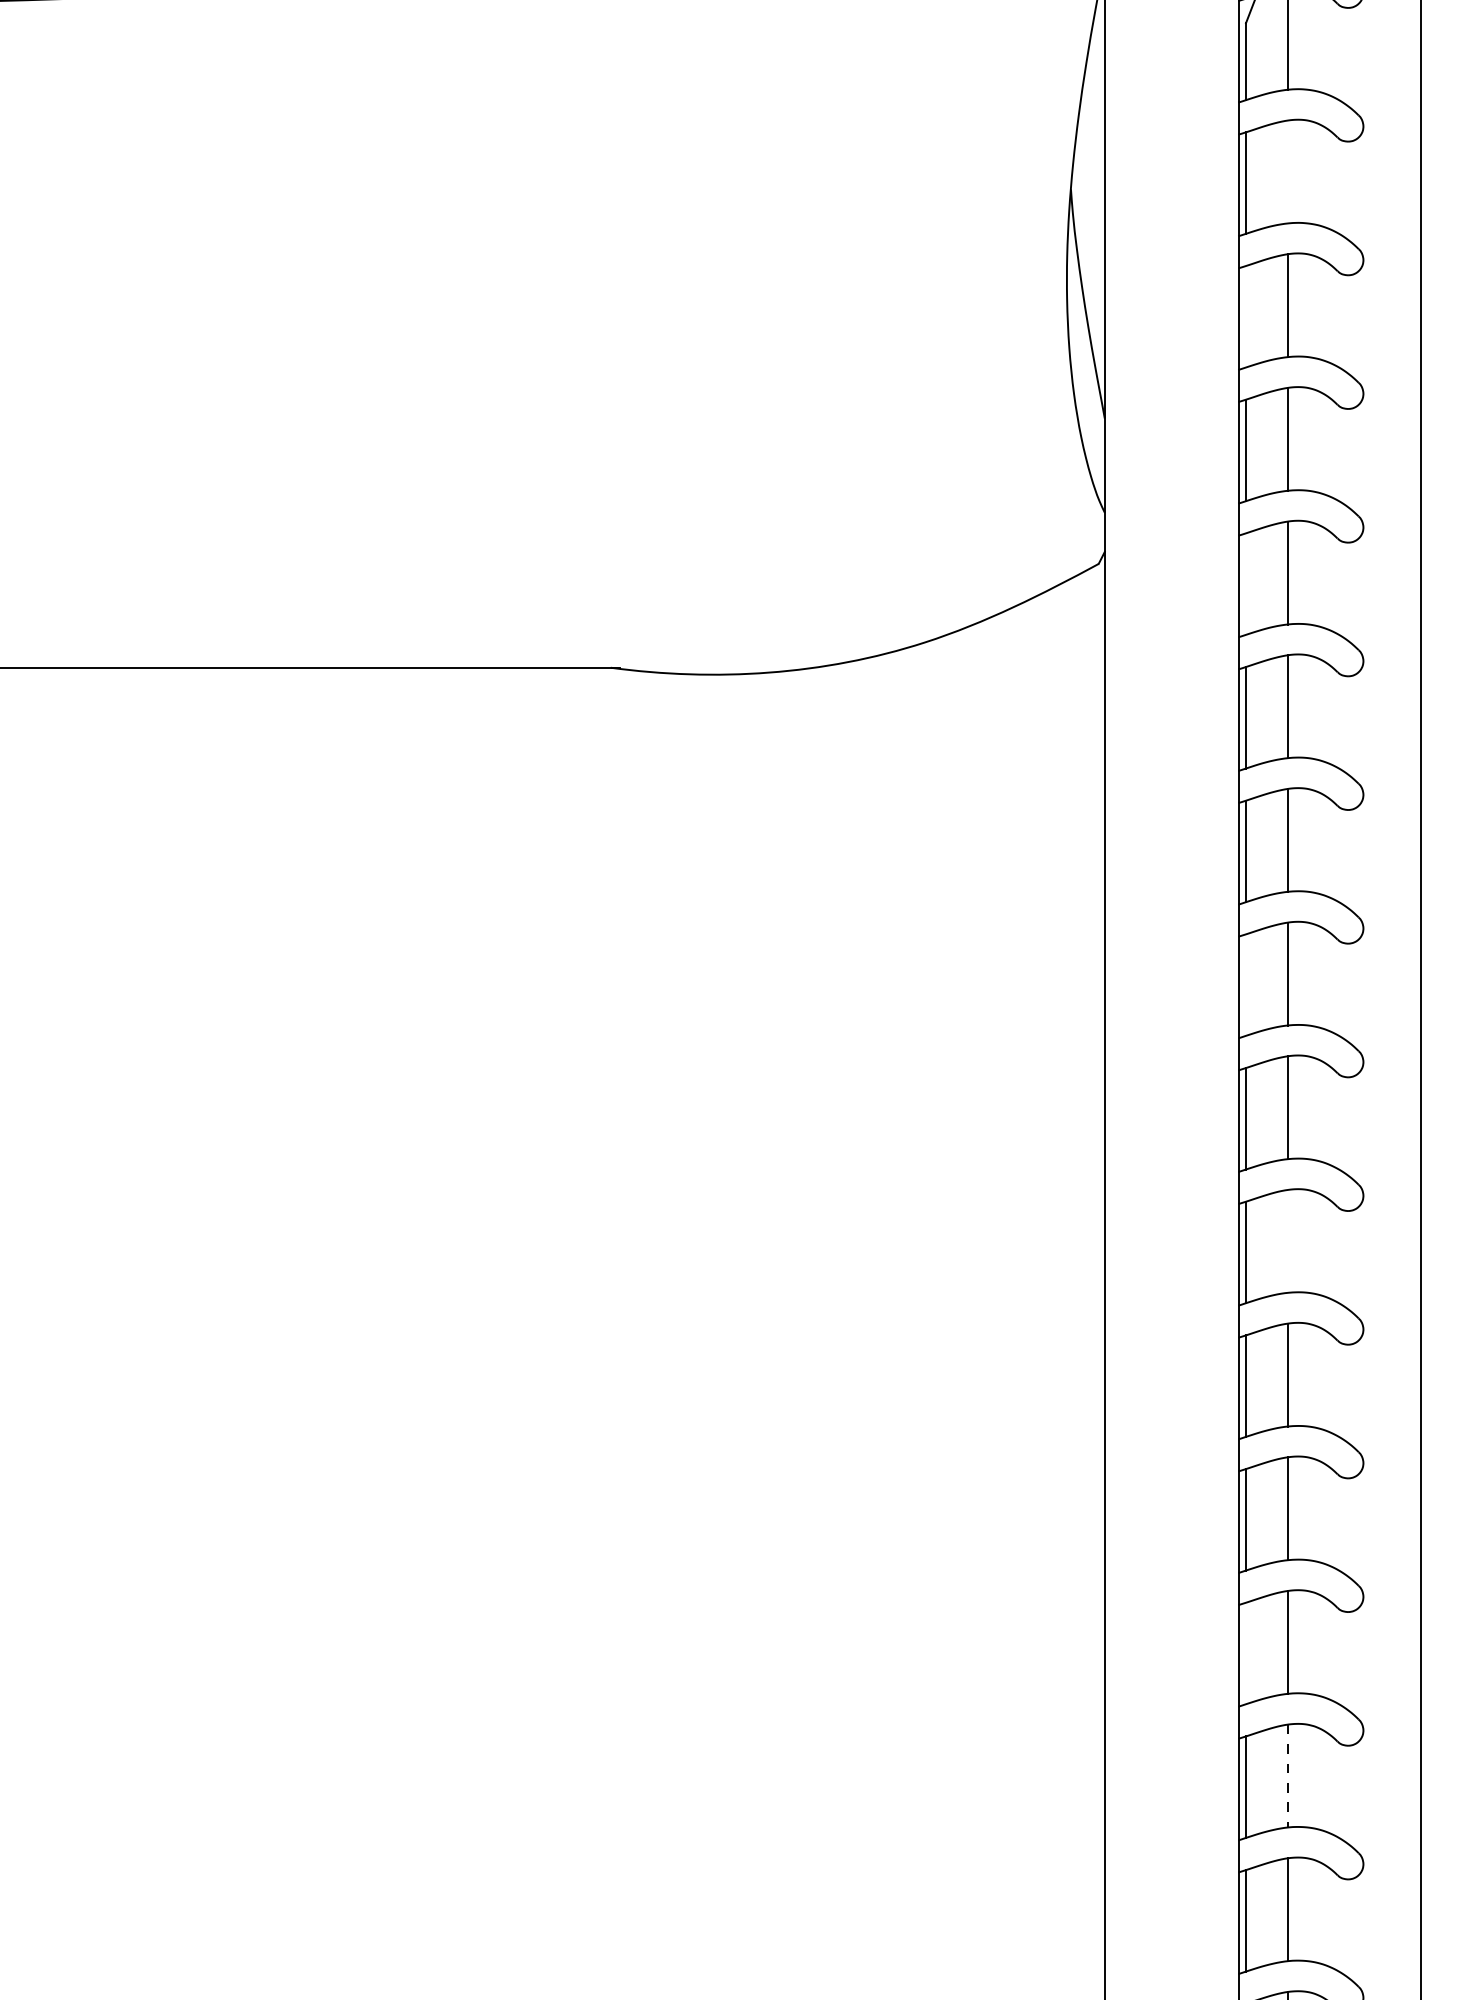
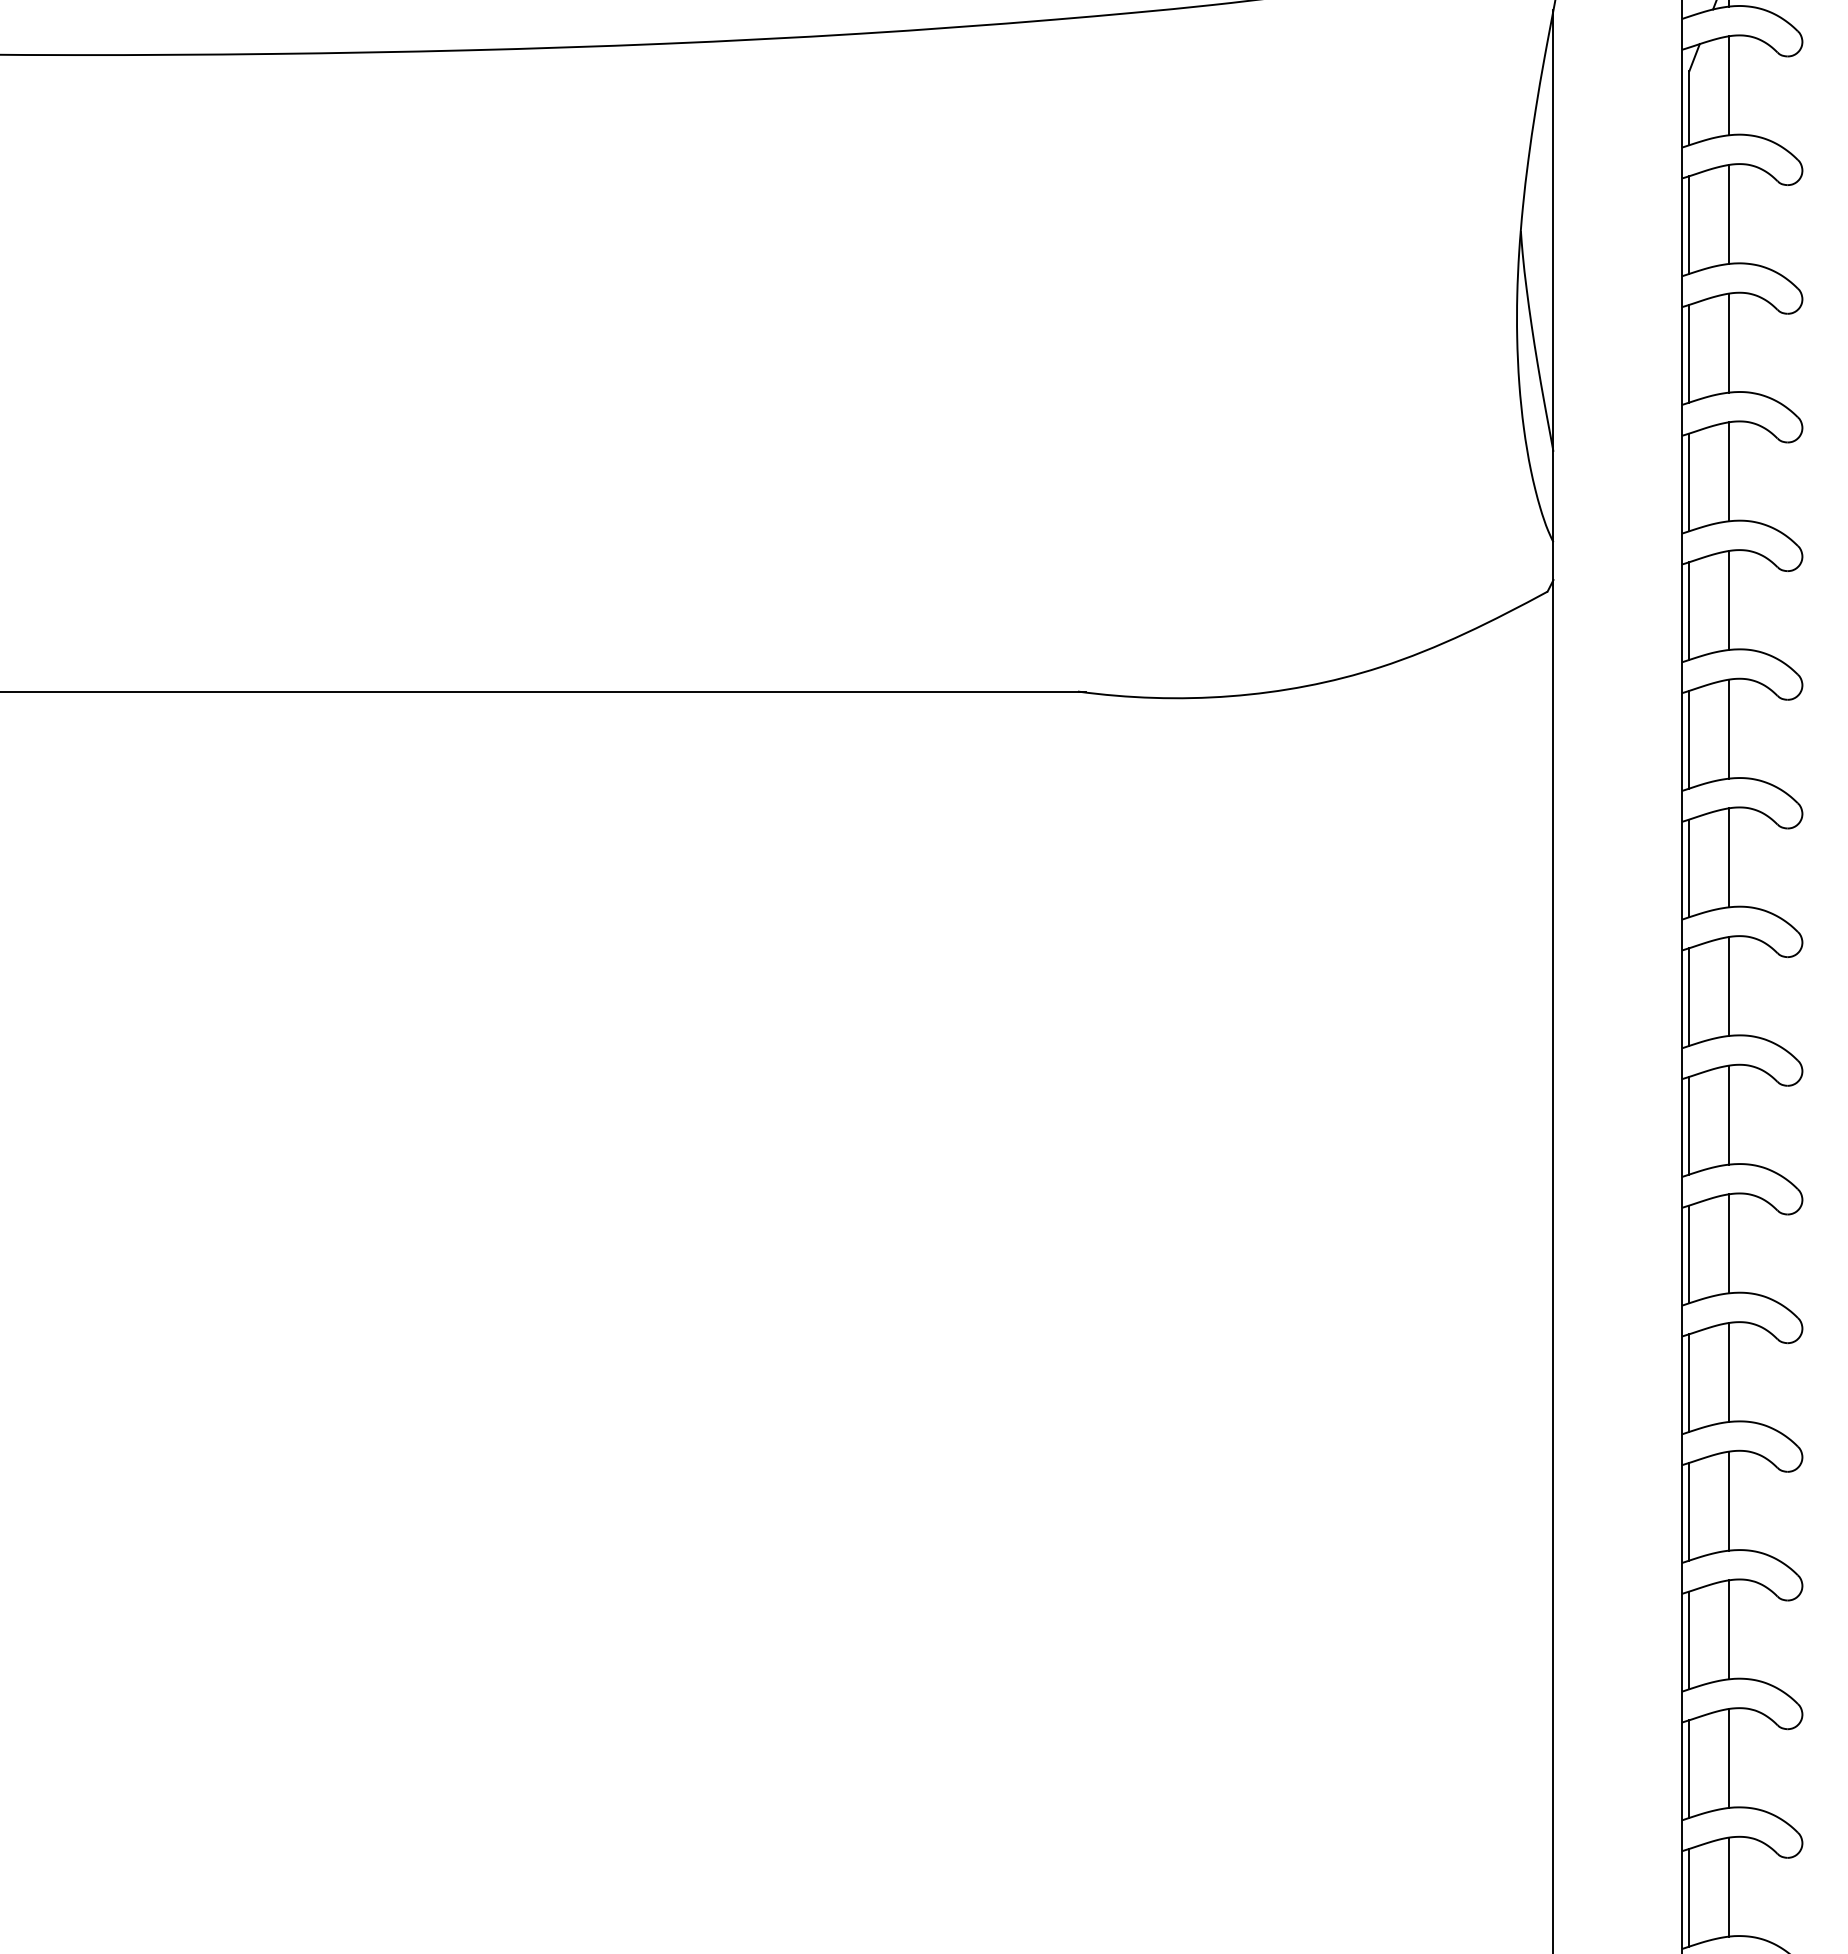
line: (1287, 171) -> (1729, 213), added
line: (1246, 316) -> (1689, 353), added
line: (1246, 583) -> (1689, 610), added
line: (1246, 984) -> (1689, 996), added
line: (1287, 1241) -> (1729, 1243), added
line: (1246, 1653) -> (1689, 1640), added
line: (1287, 1776) -> (1729, 1758), dashed -> solid

